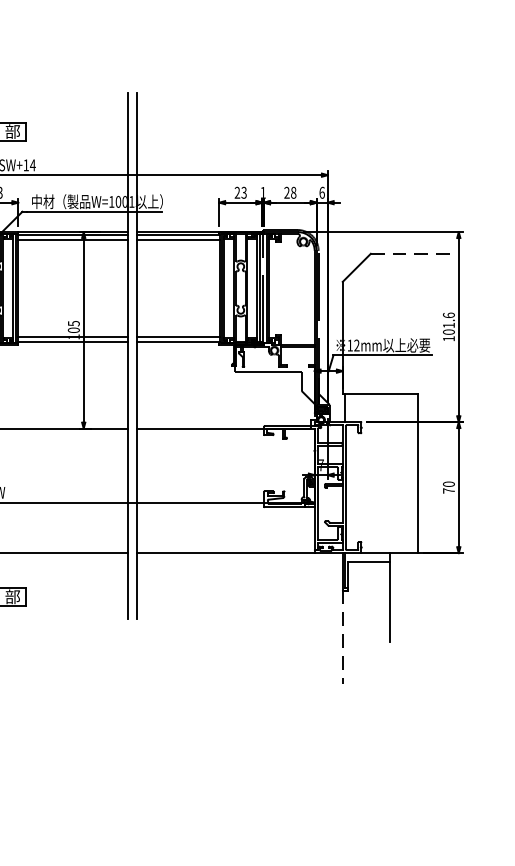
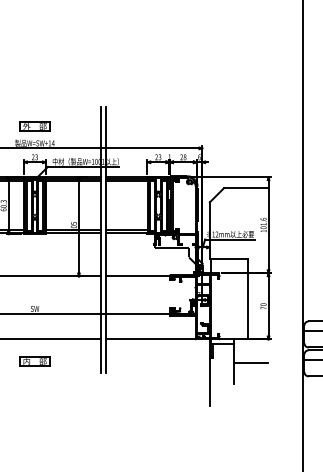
line: (413, 254) -> (245, 188), dashed -> solid
line: (423, 600) -> (250, 363), added
line: (342, 636) -> (209, 381), dashed -> solid

